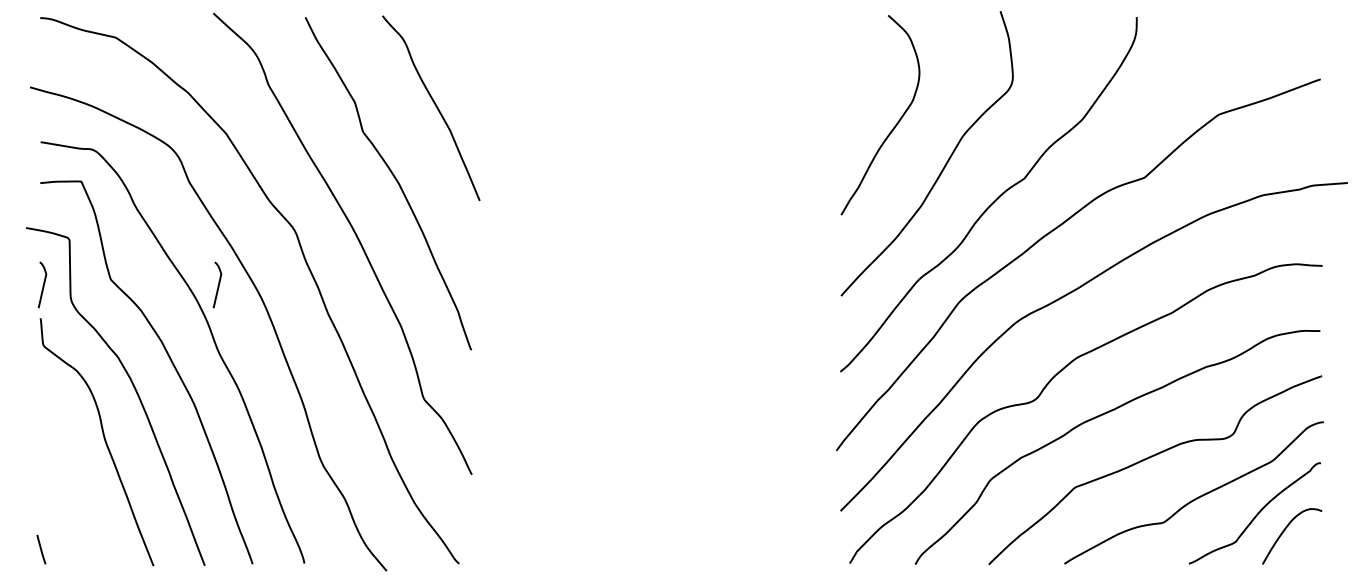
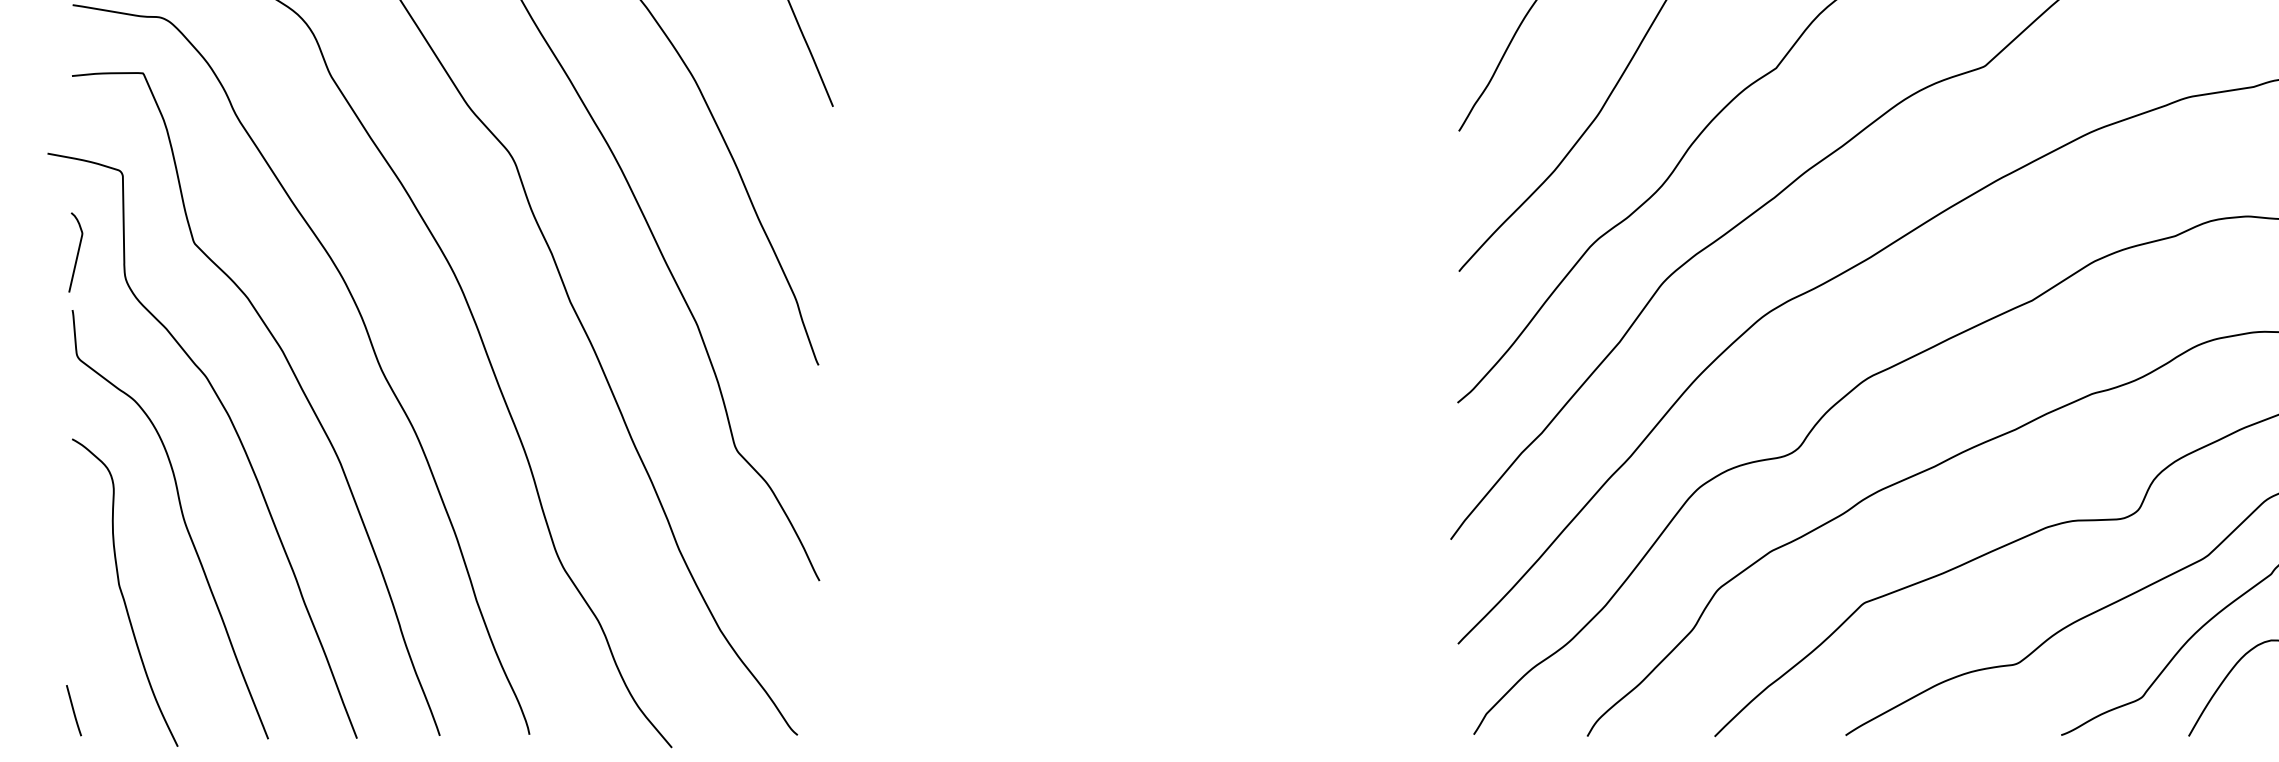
curve: (218, 284) -> (380, 251), removed
curve: (69, 481) -> (122, 592), added

